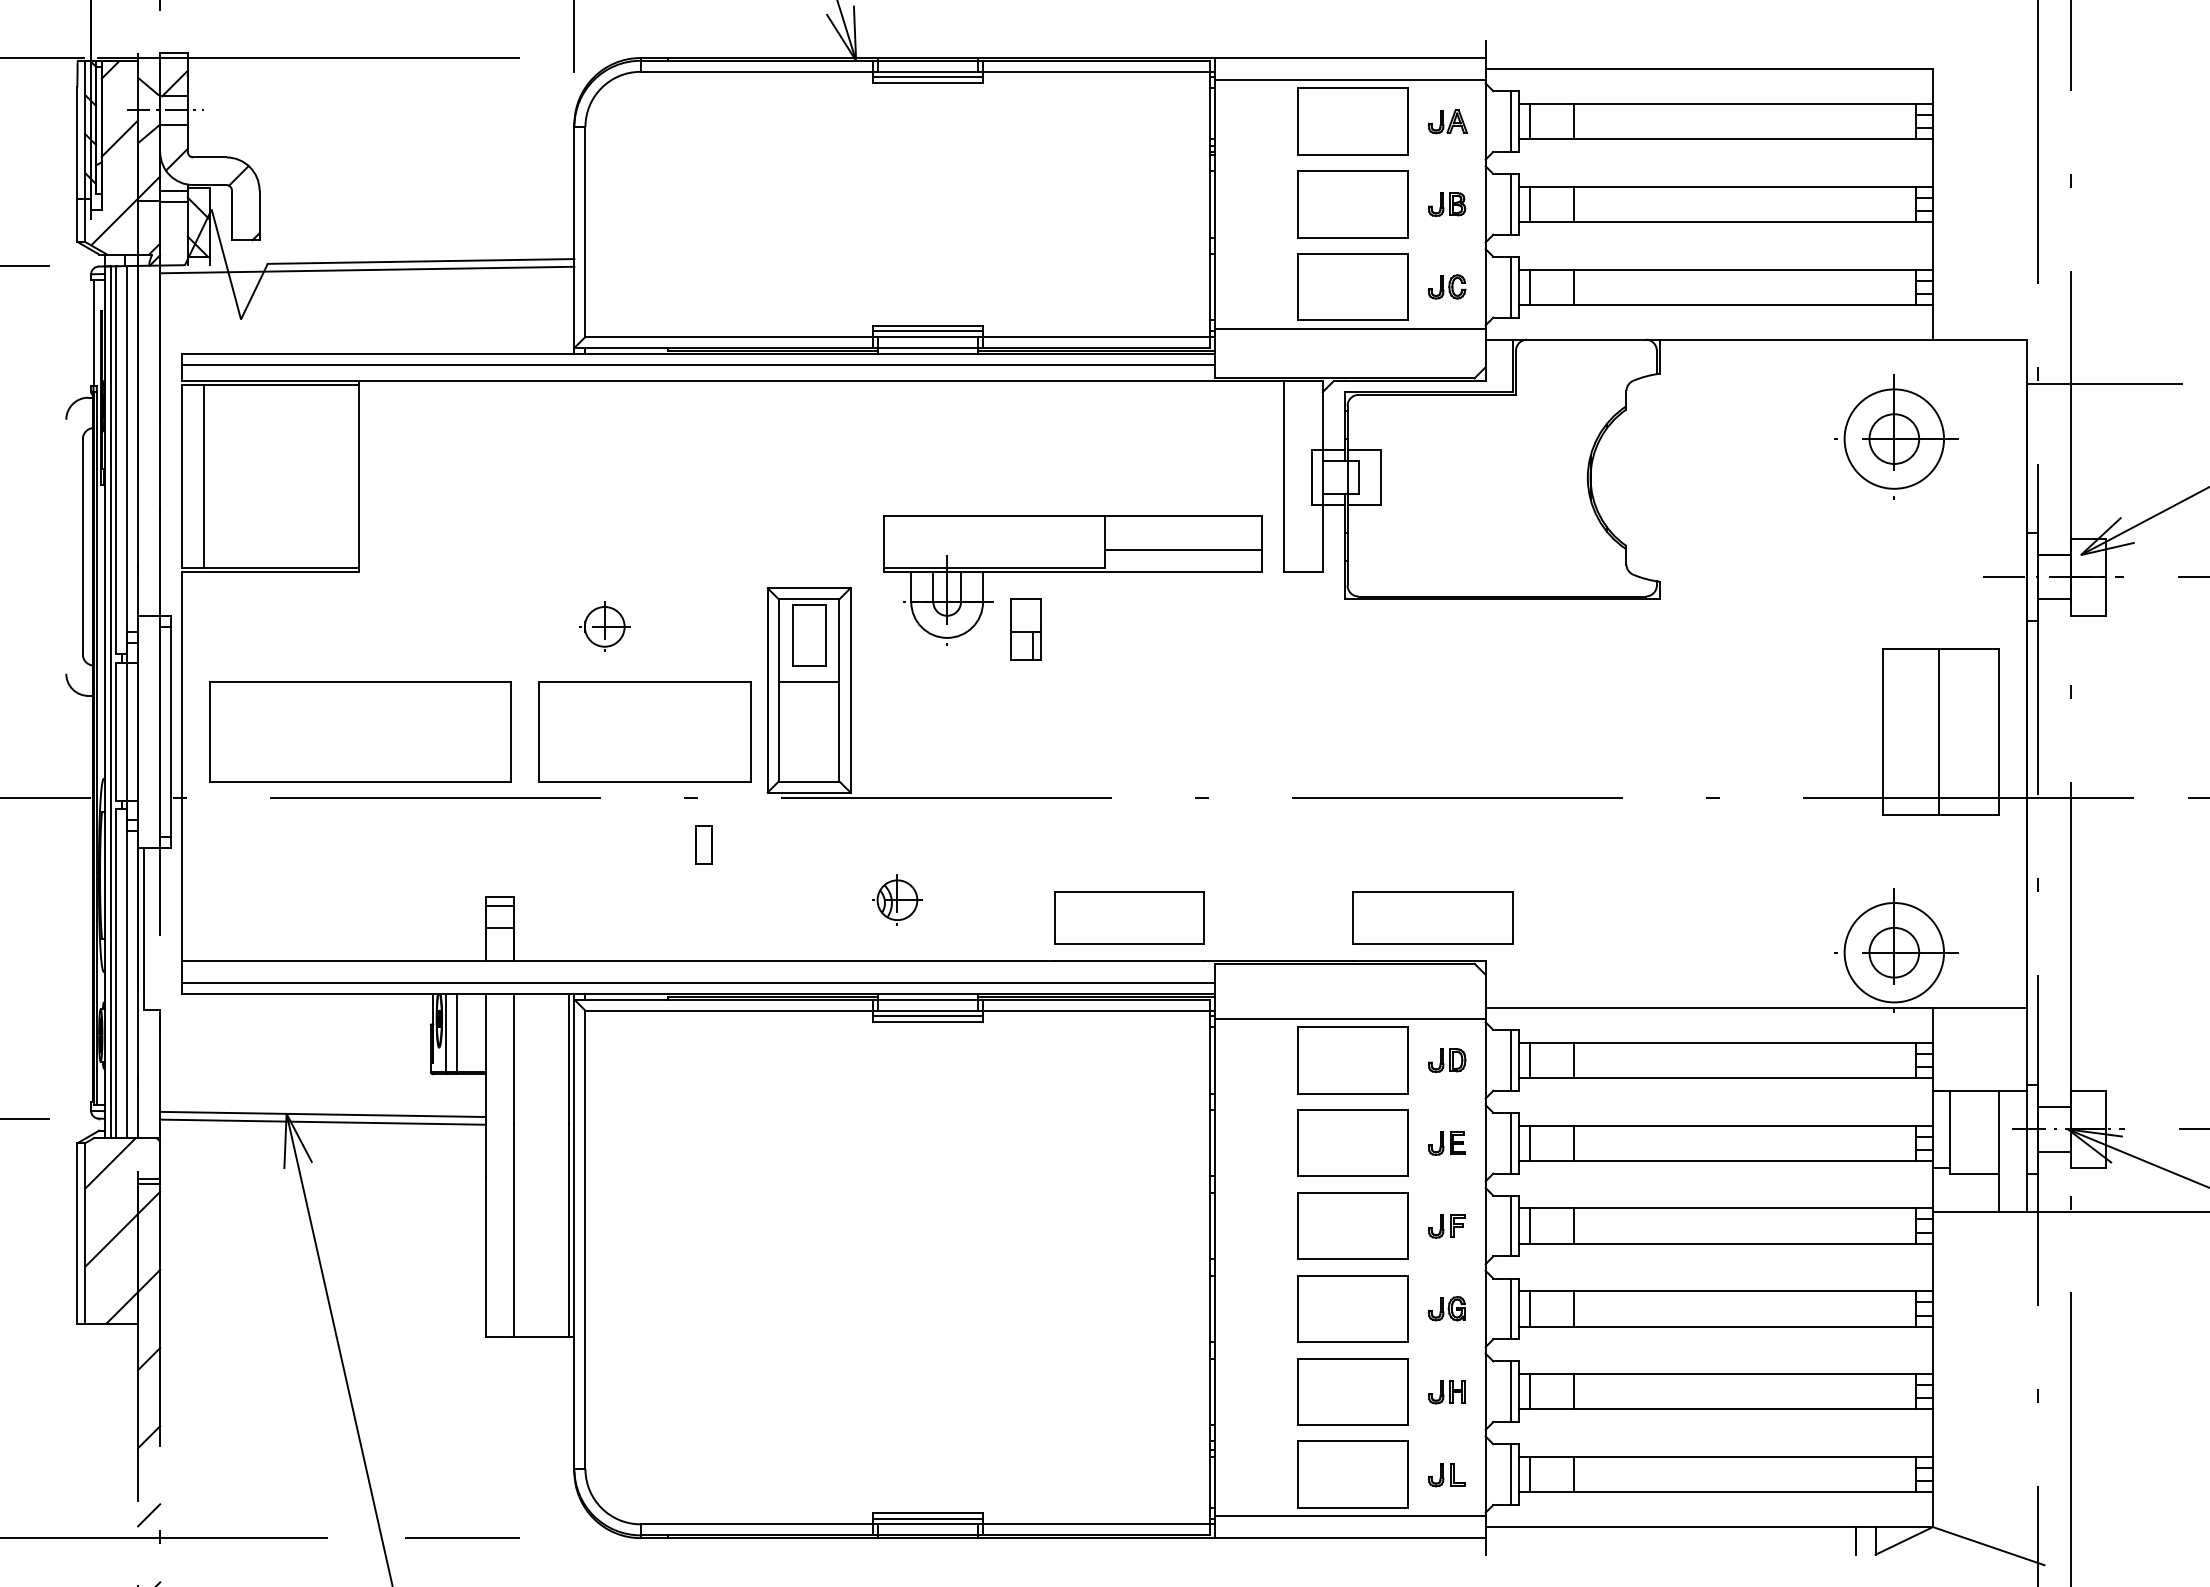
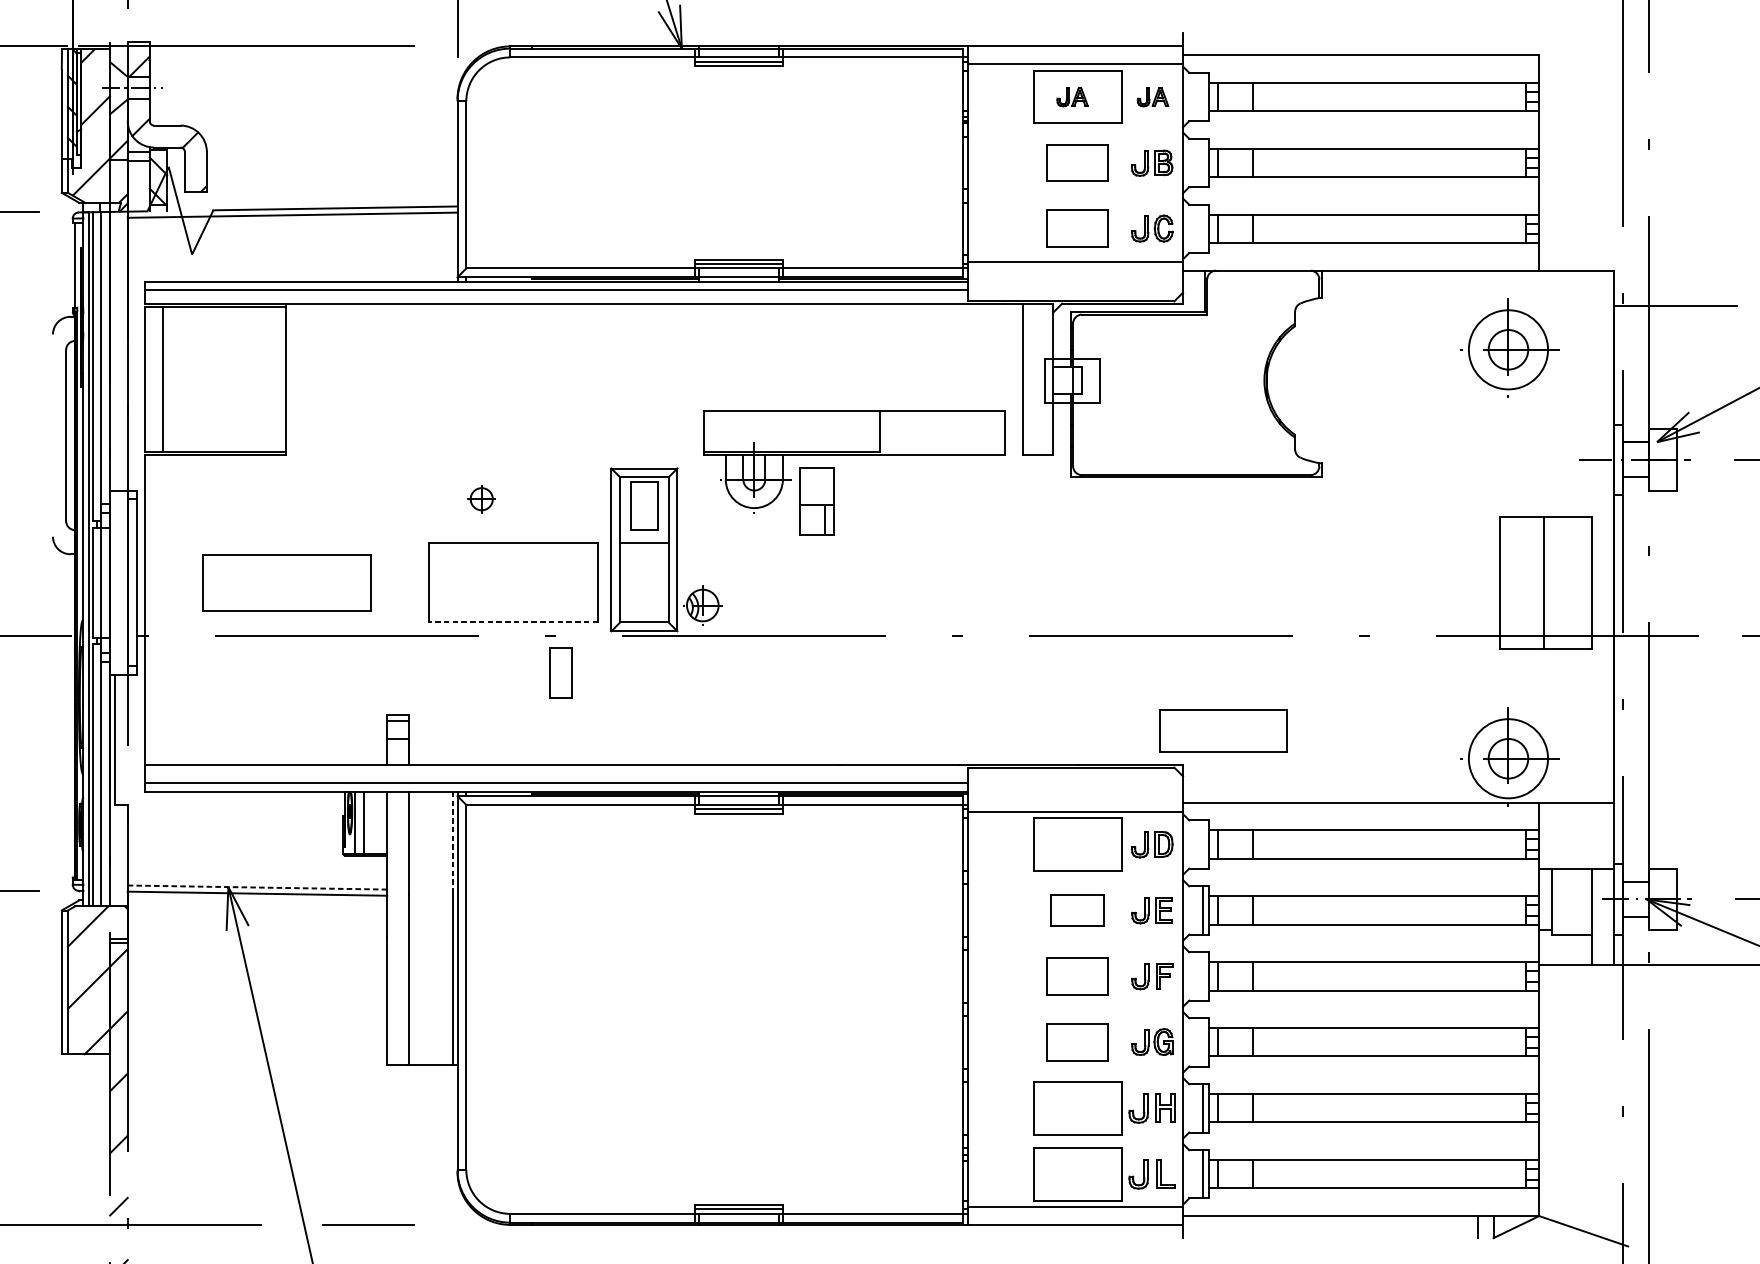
part: (1346, 121) -> (1072, 96), added
line: (1510, 121) -> (1202, 96), removed
part: (1352, 204) -> (1077, 163), size x0.7
part: (1447, 204) -> (1152, 163), size x1.4
line: (1510, 204) -> (1202, 163), removed
part: (1352, 286) -> (1077, 228), size x0.7
part: (1446, 286) -> (1151, 228), size x1.4
line: (1510, 286) -> (1202, 228), removed
line: (1182, 549) -> (941, 437), removed
part: (604, 626) -> (481, 499), size x0.7
part: (1025, 629) -> (816, 501), size x1.4
part: (360, 731) -> (287, 582), size x0.7
line: (644, 781) -> (513, 622), solid -> dashed
part: (703, 844) -> (560, 672), size x1.6
part: (897, 899) -> (702, 604), moved
part: (1129, 917) -> (899, 730), removed
part: (1432, 917) -> (1222, 730), moved
line: (568, 1059) -> (452, 843), solid -> dashed
part: (1447, 1060) -> (1152, 844), size x1.4
line: (1510, 1060) -> (1202, 844), removed
line: (323, 1114) -> (257, 887), solid -> dashed
part: (1352, 1142) -> (1077, 909), size x0.6
part: (1446, 1143) -> (1151, 910), size x1.4
part: (1352, 1225) -> (1077, 975), size x0.7
line: (1510, 1225) -> (1202, 975), removed
part: (1446, 1226) -> (1151, 976), size x1.4
part: (1352, 1308) -> (1077, 1042), size x0.7
part: (1446, 1308) -> (1151, 1042), size x1.4
line: (1510, 1308) -> (1202, 1042), removed
part: (1446, 1392) -> (1151, 1108), size x1.6
part: (1446, 1475) -> (1151, 1175), size x1.6

